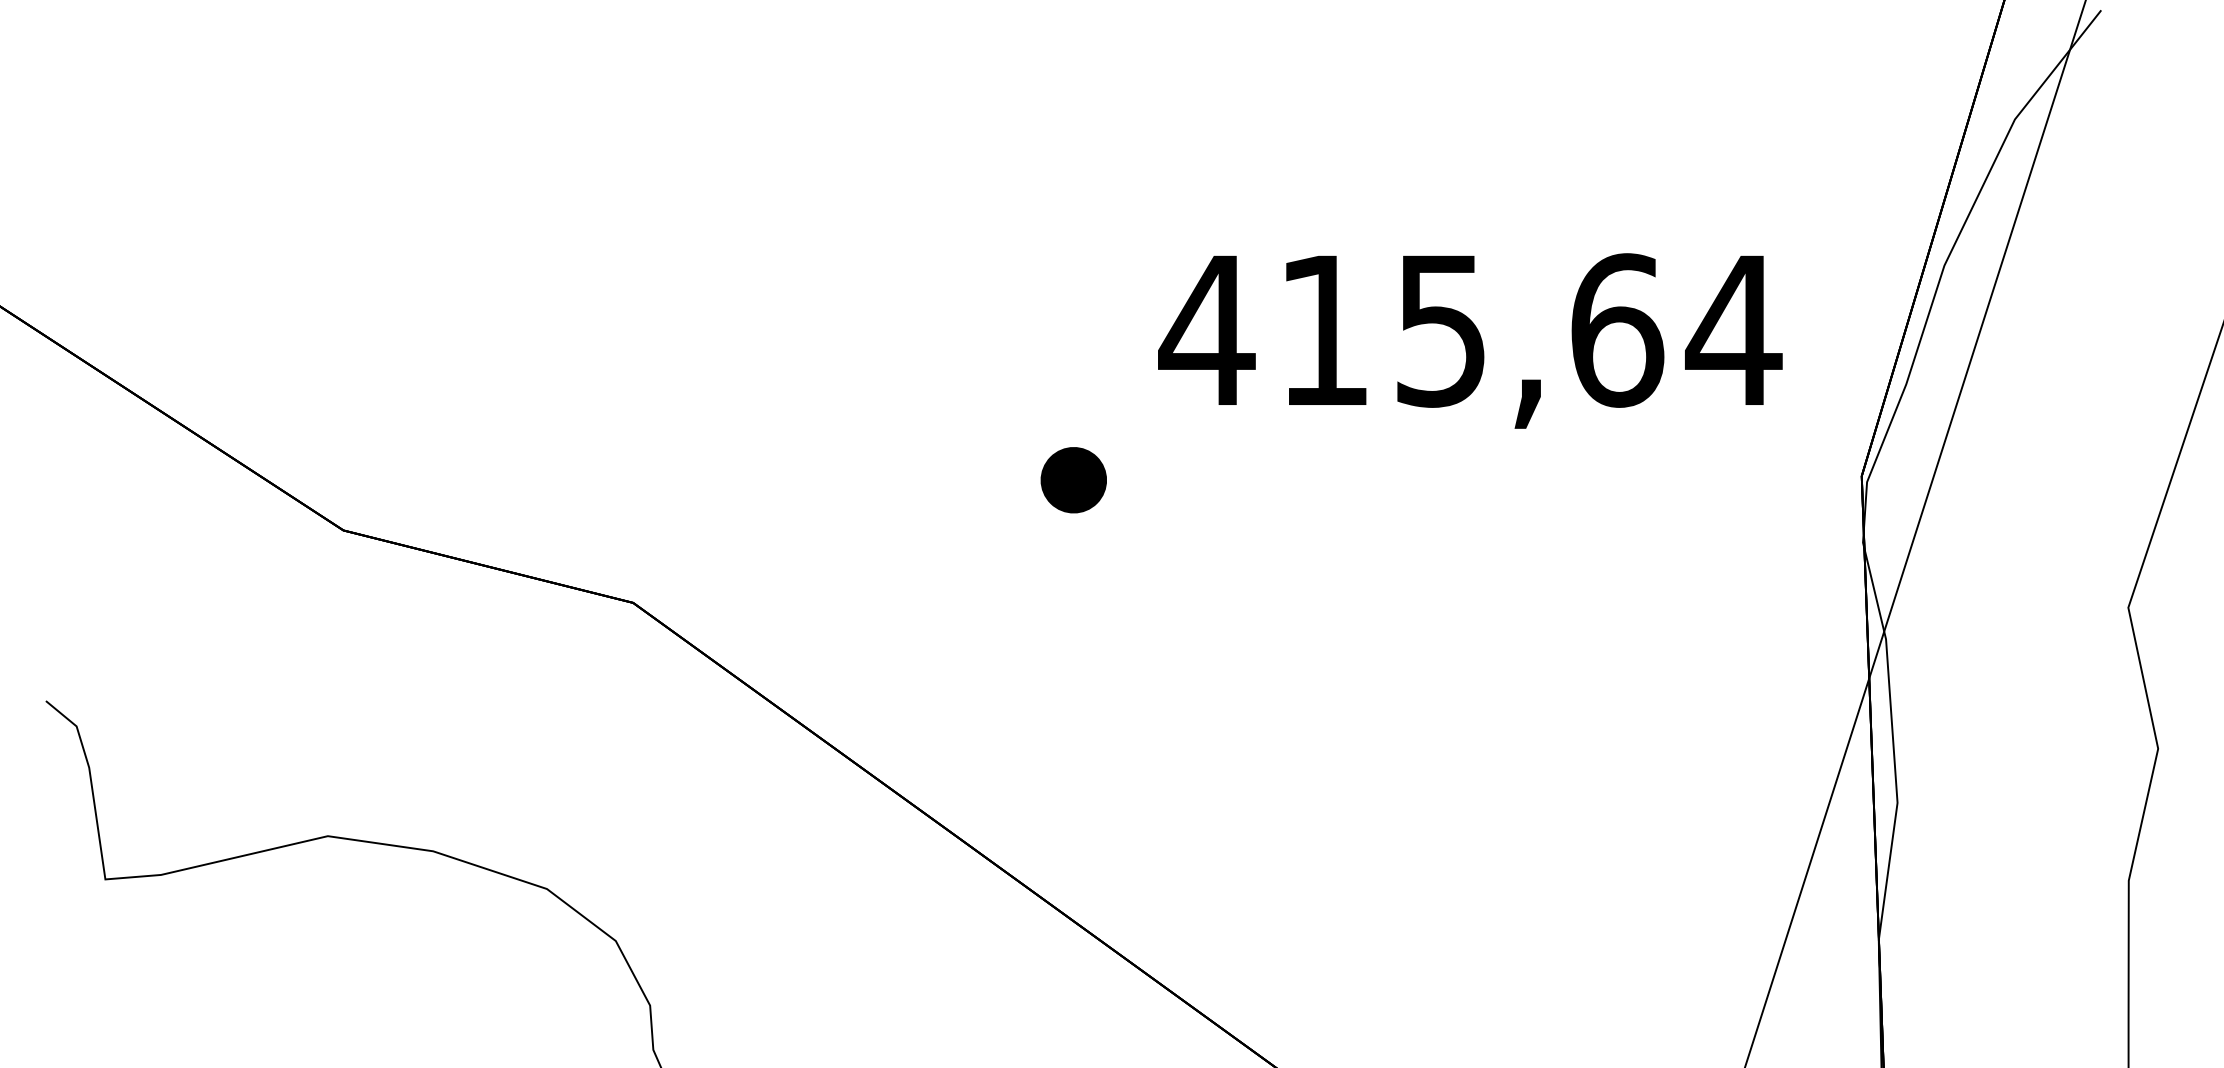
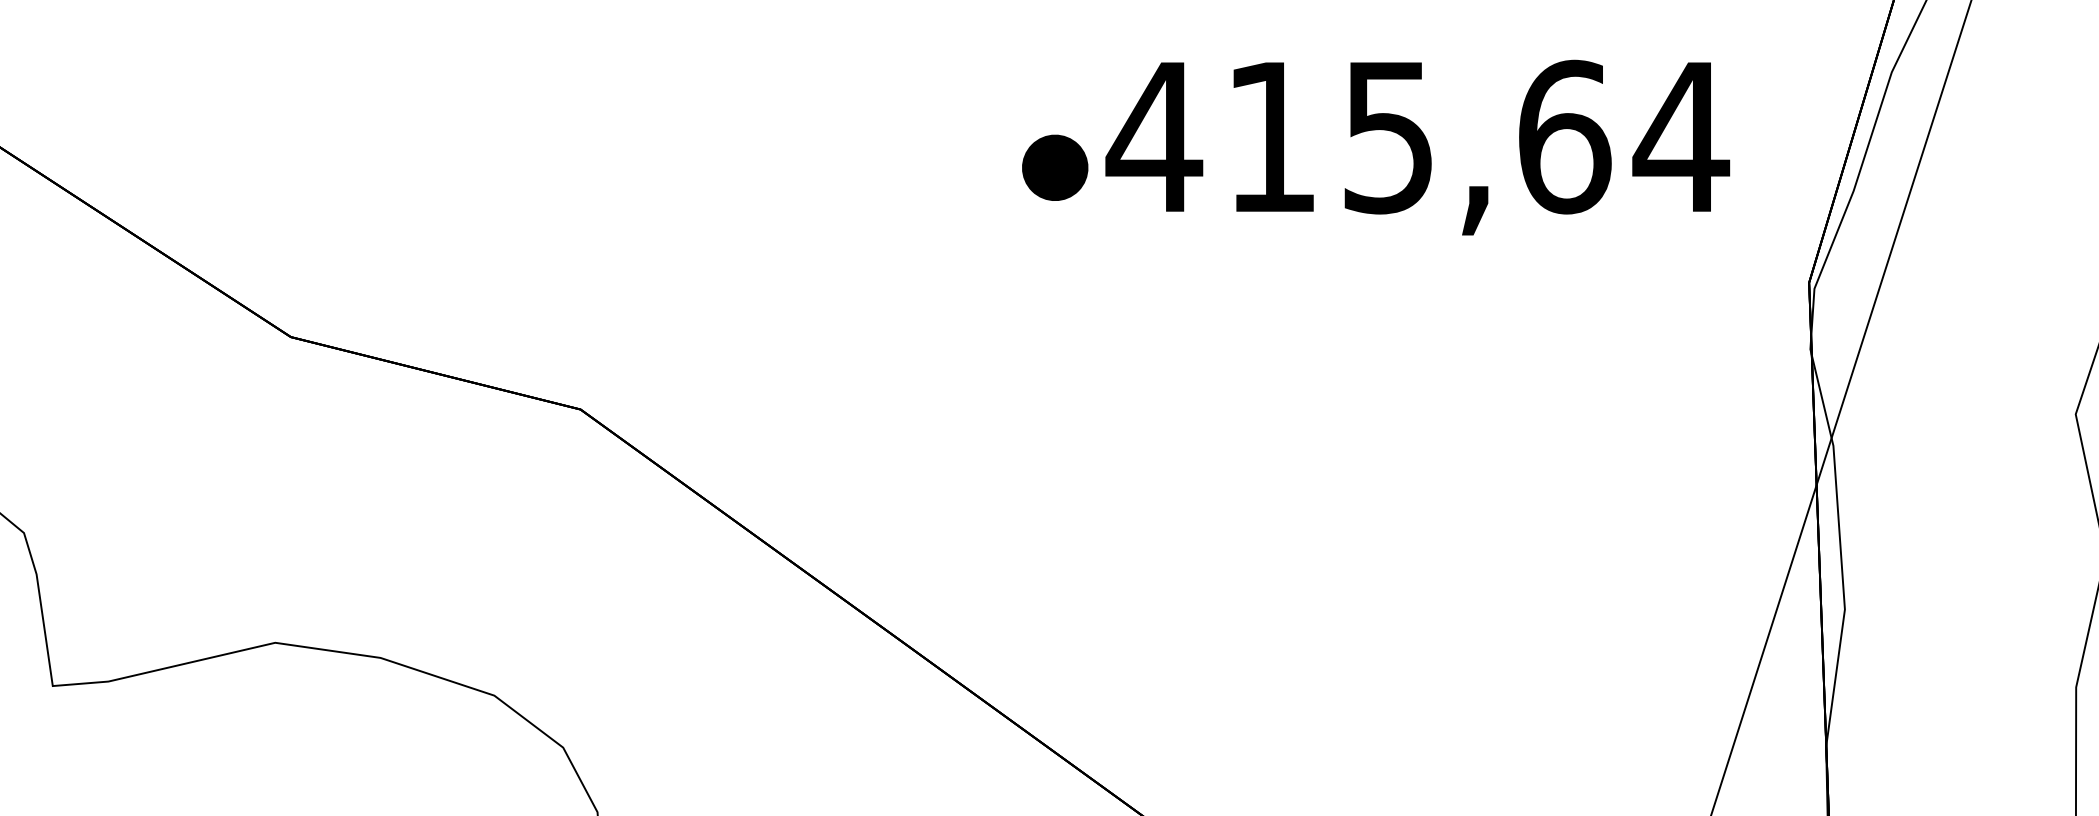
part: (1073, 480) -> (1054, 168), moved

